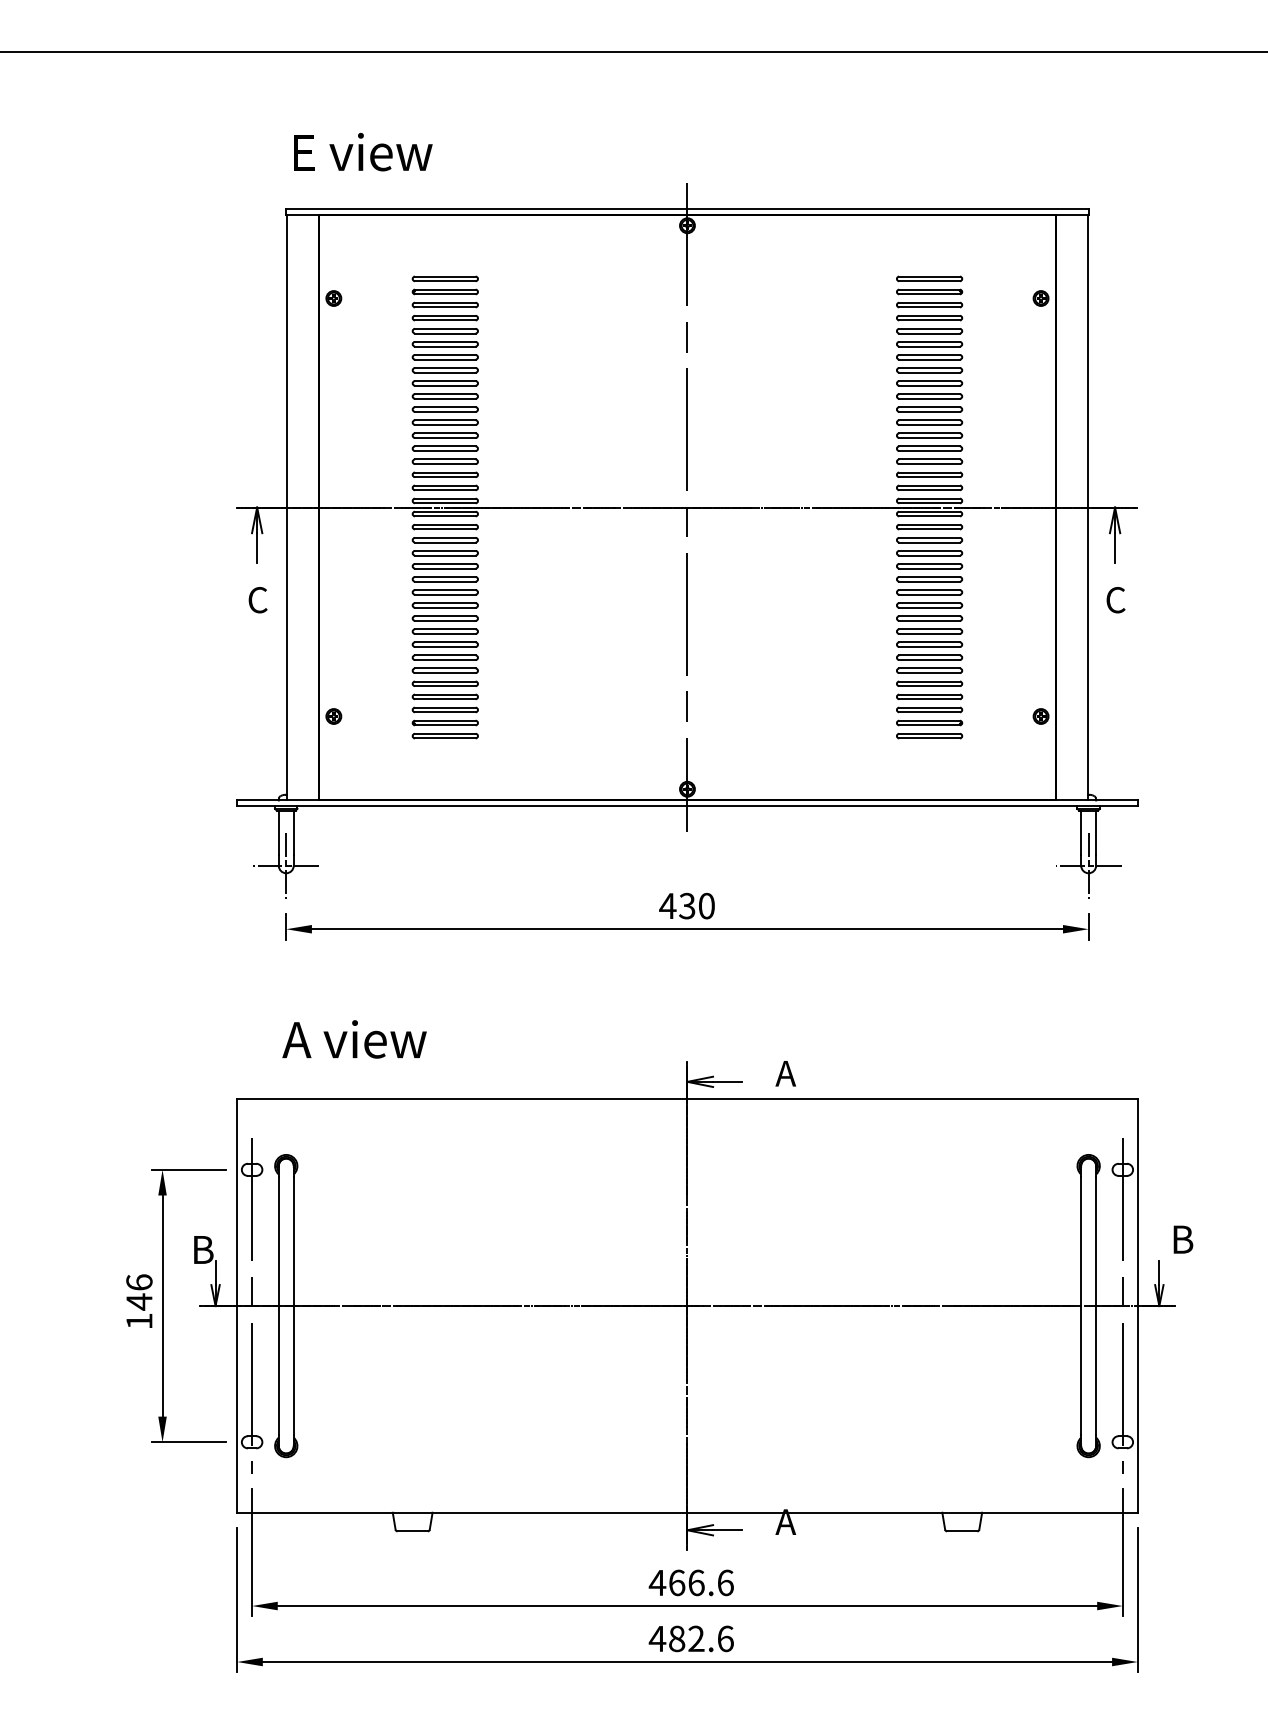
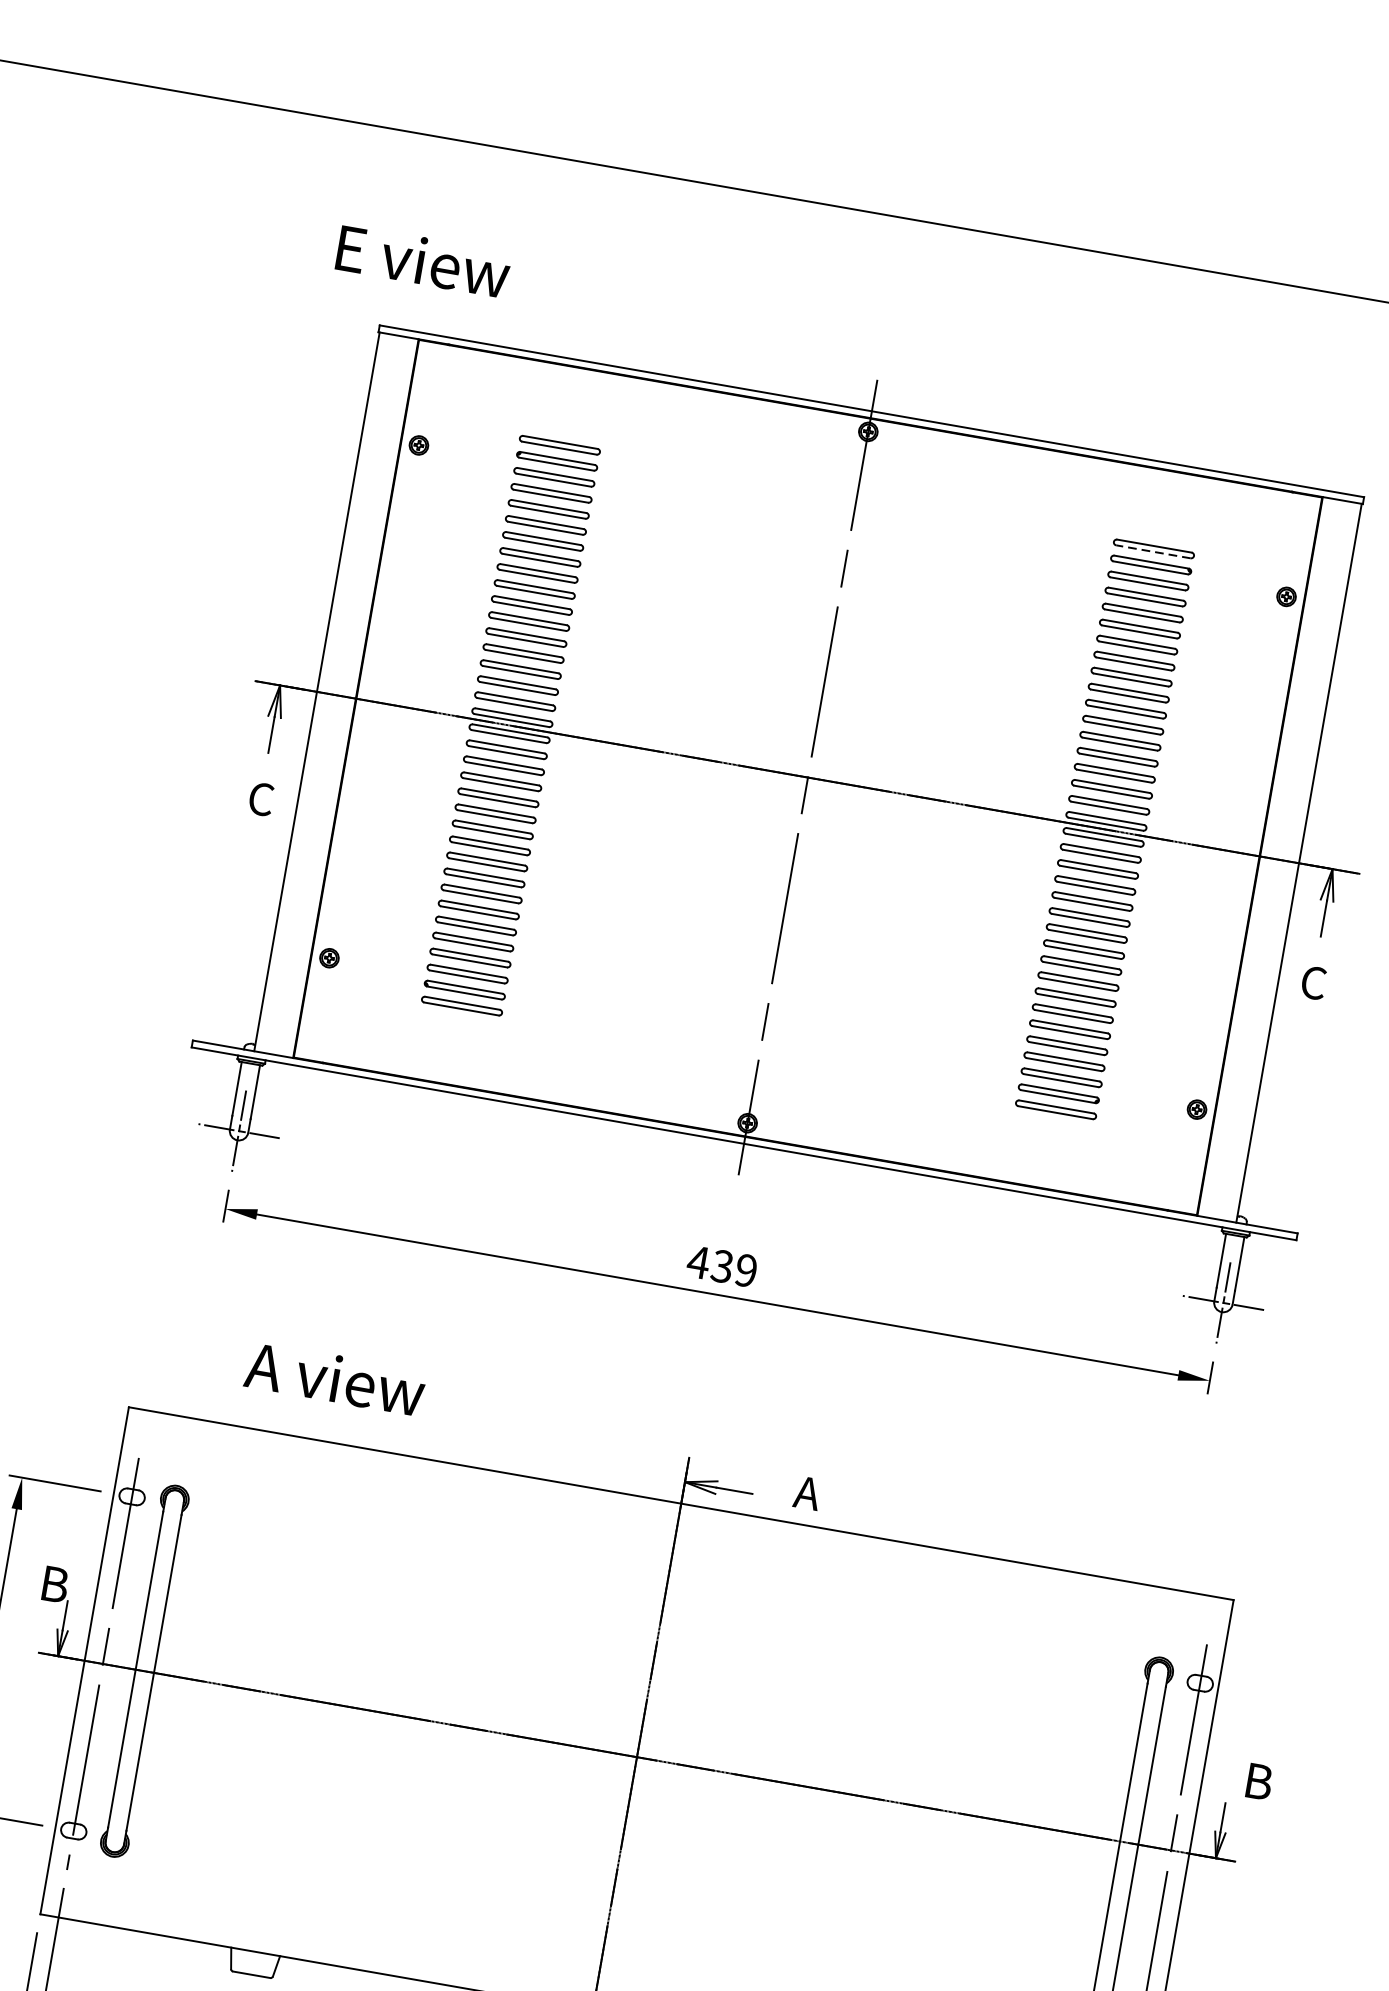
text: (363, 152) -> (424, 261), moved
line: (929, 281) -> (1153, 552), solid -> dashed
text: (706, 906) -> (745, 1271), 430 -> 439
text: (354, 1039) -> (335, 1378), moved

